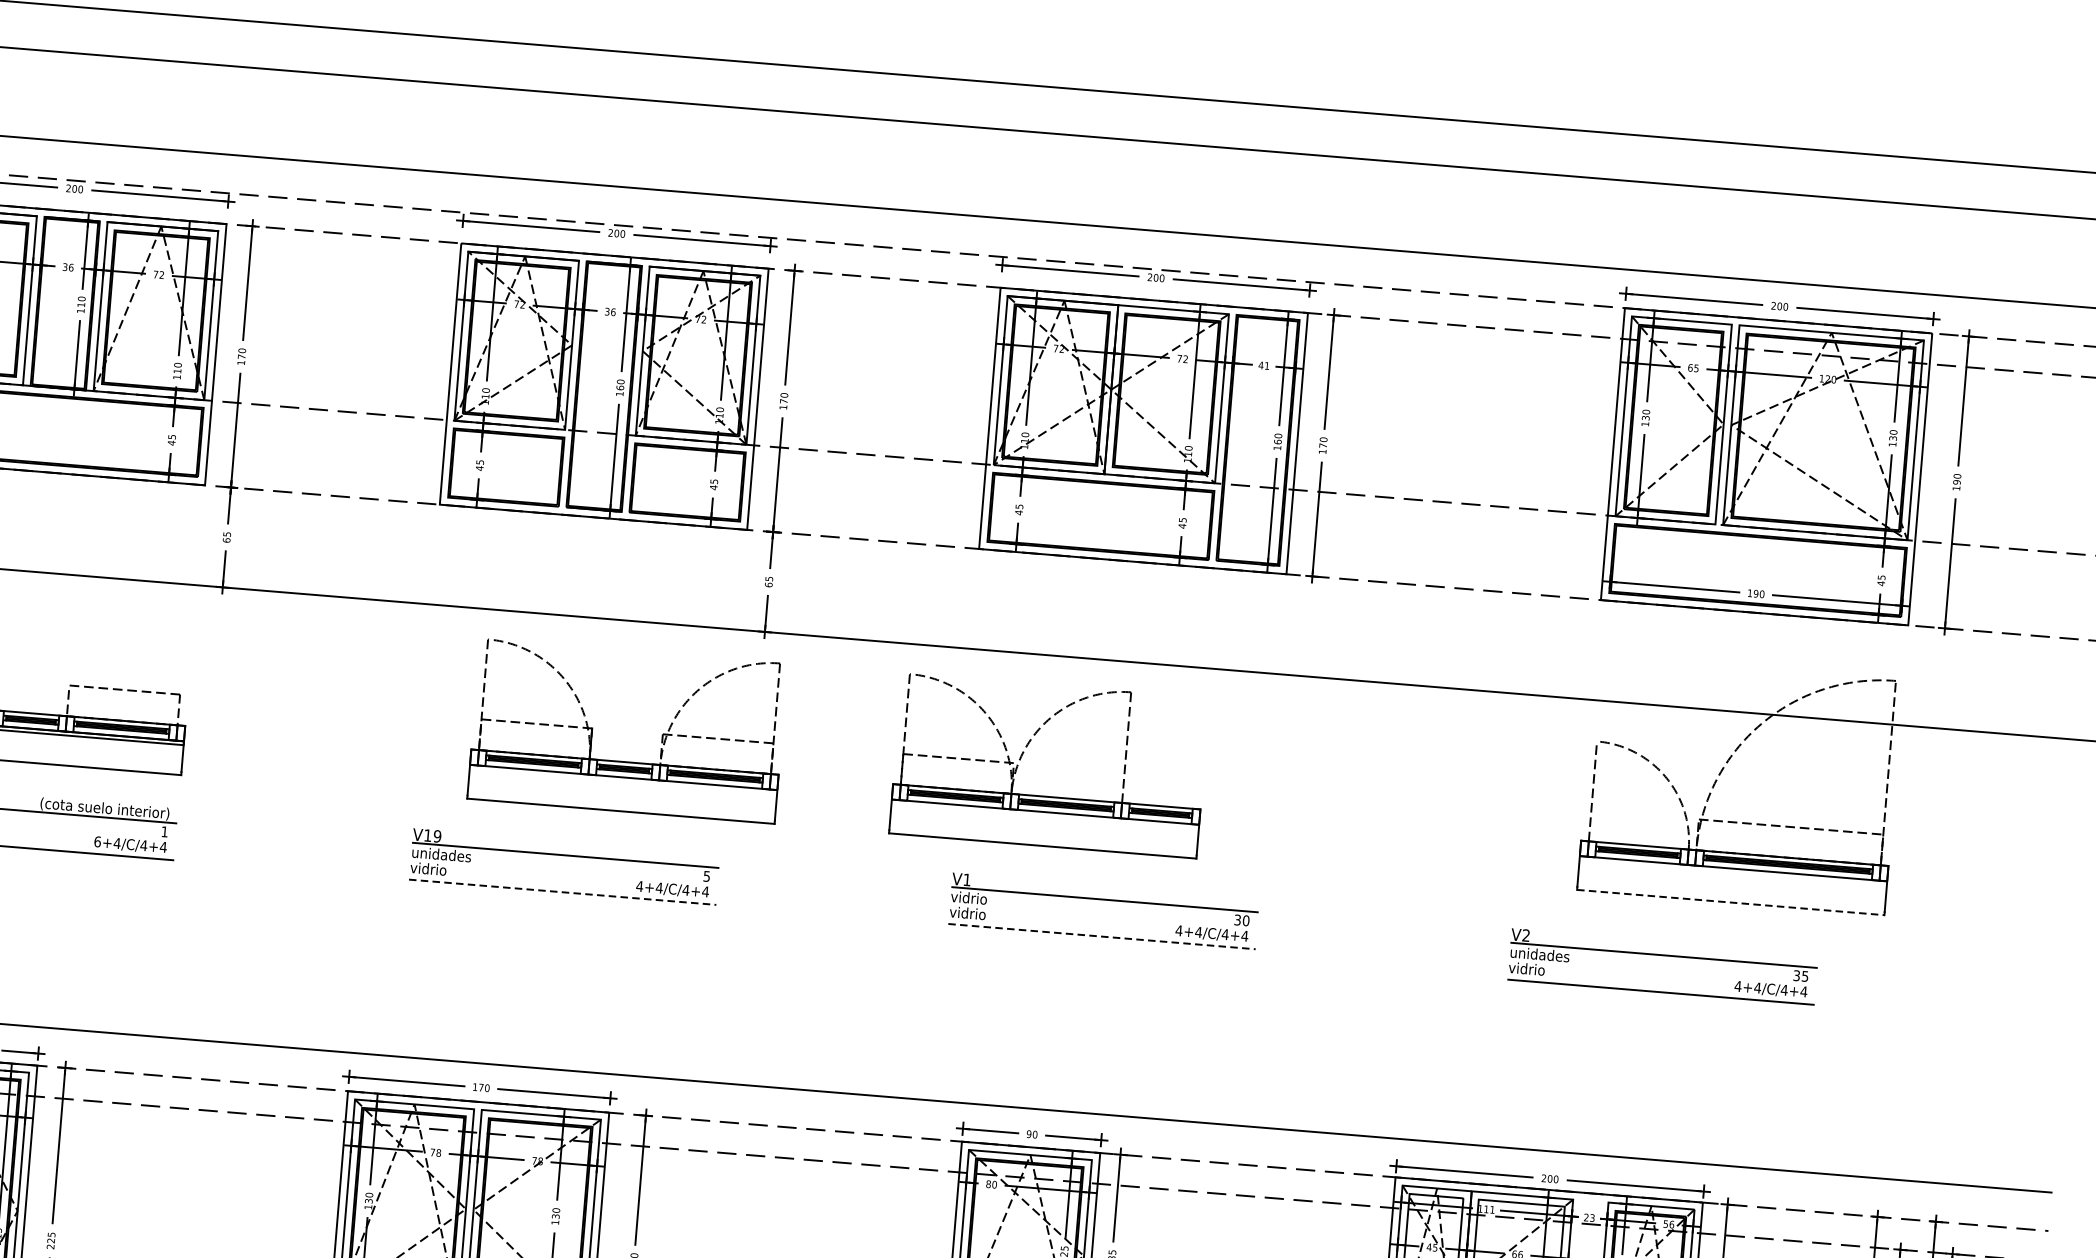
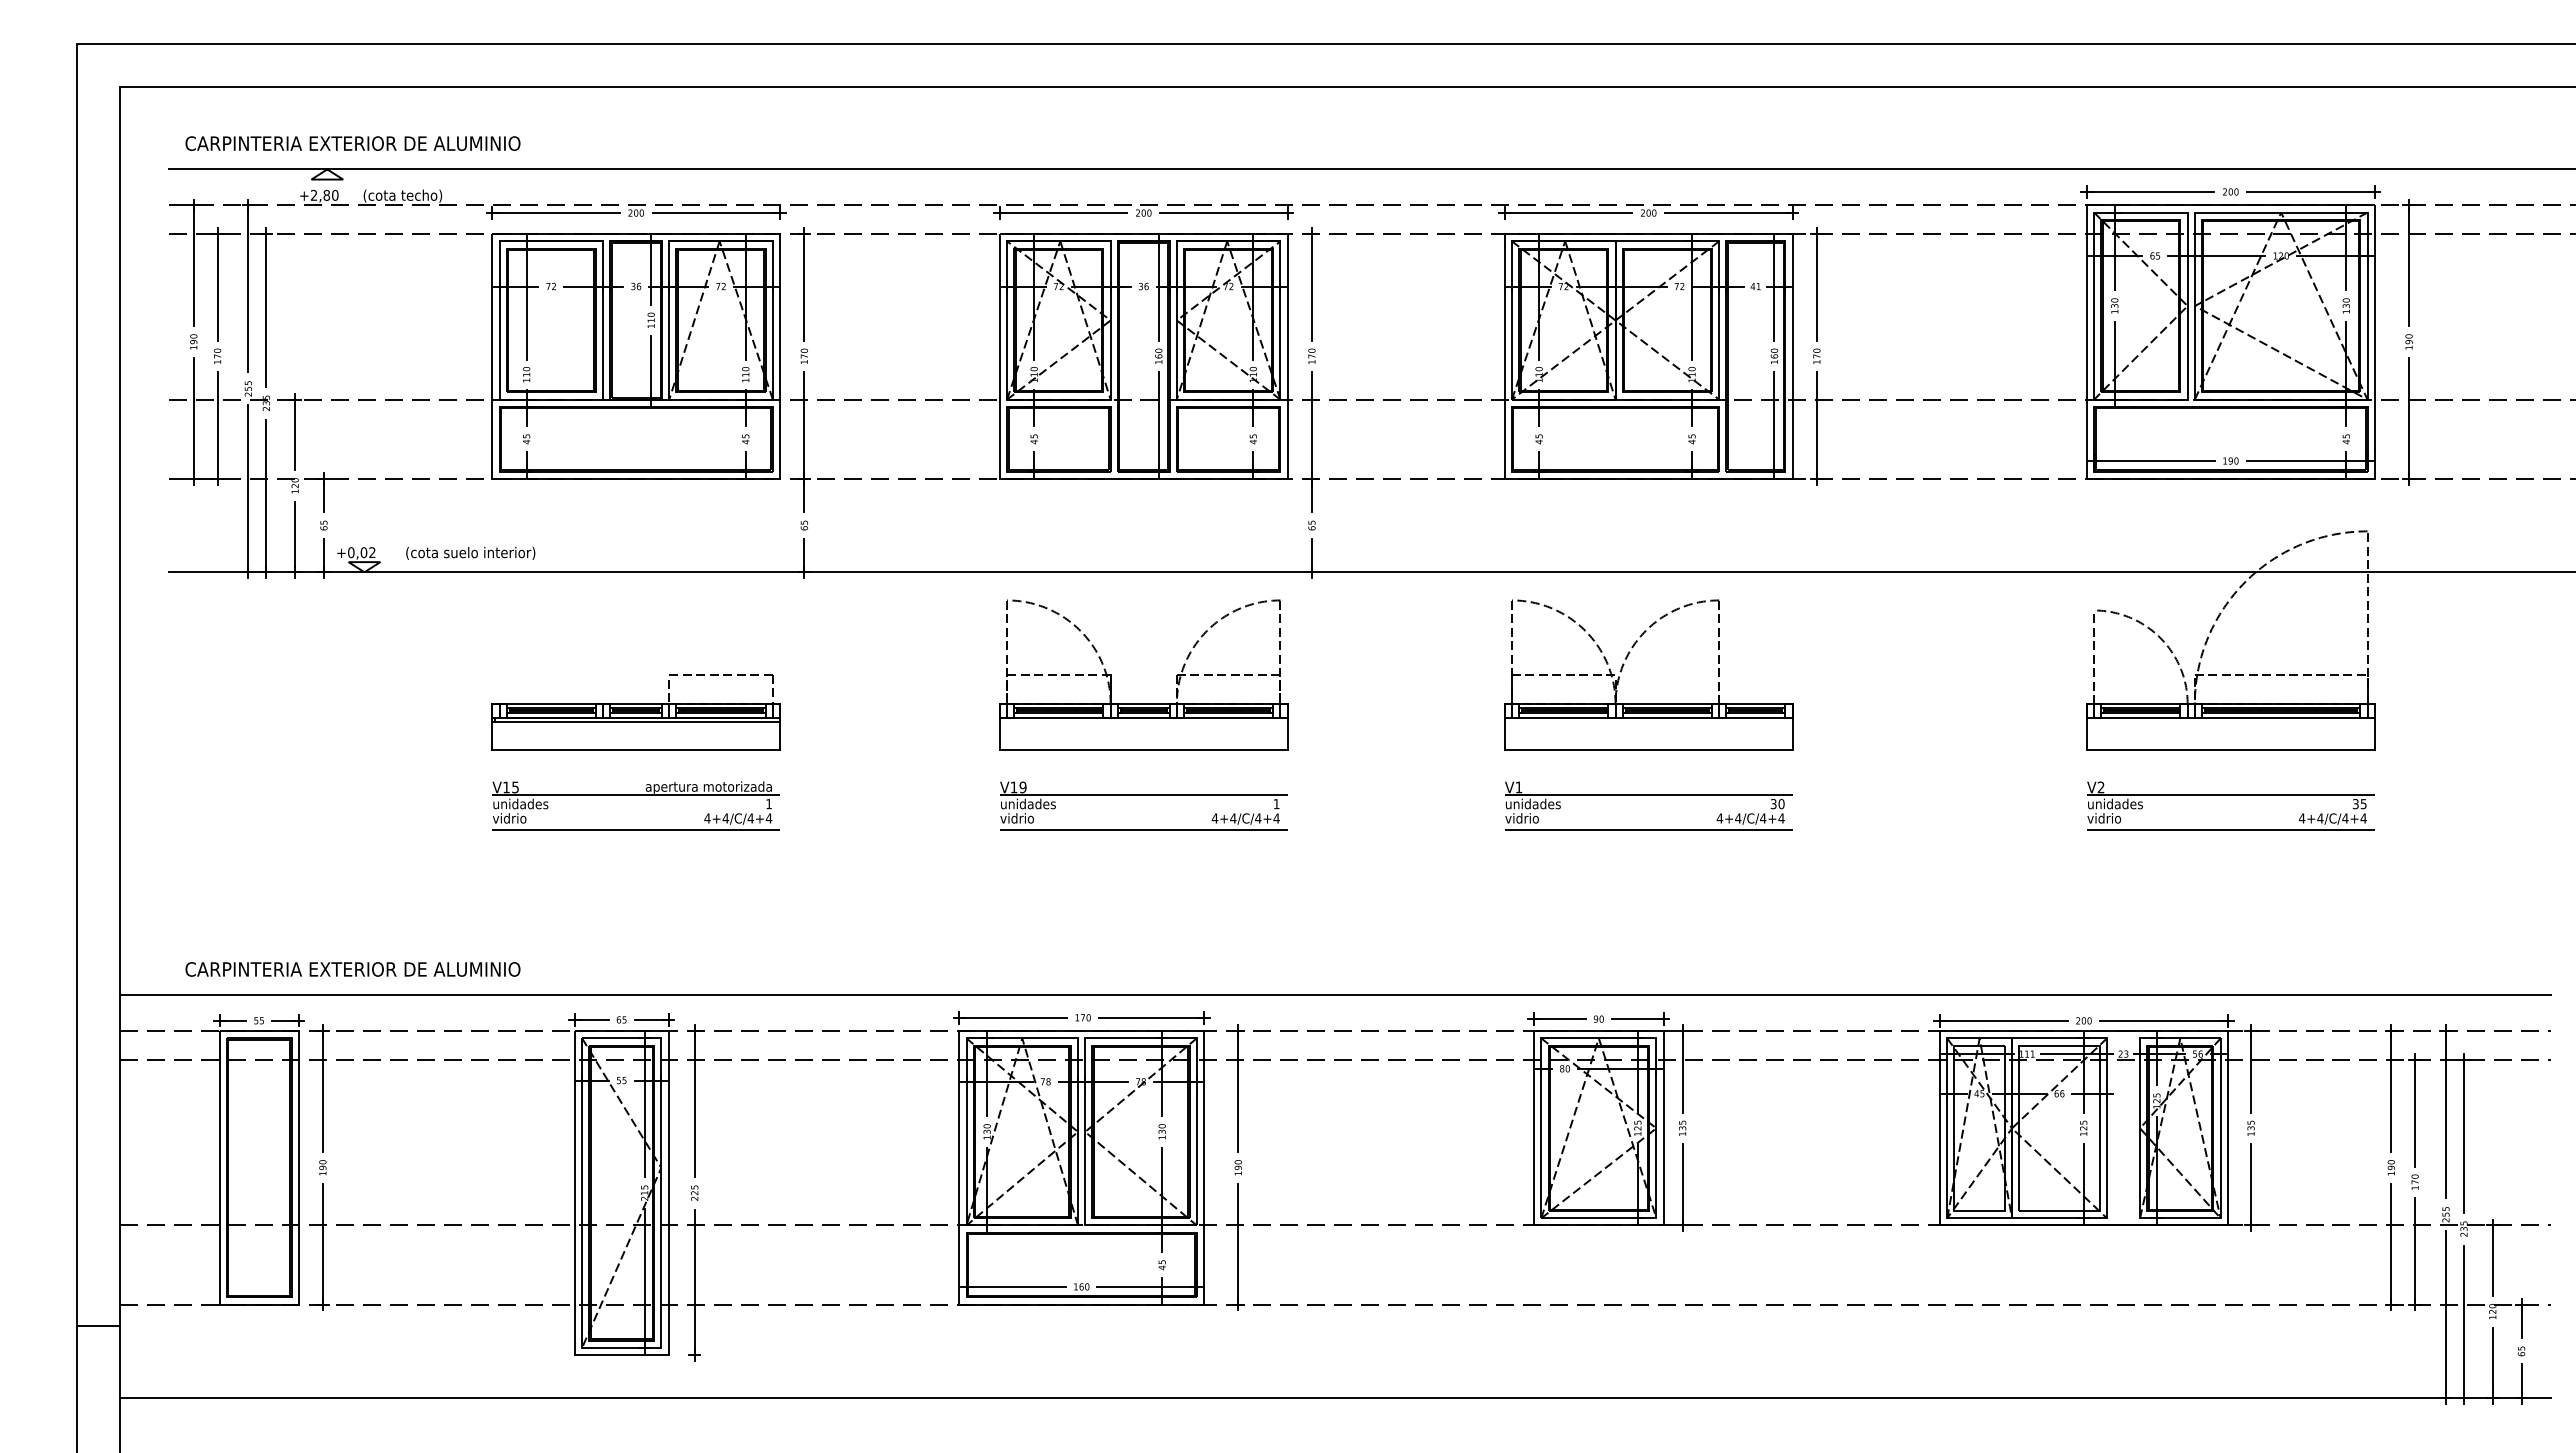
part: (1023, 755) -> (1623, 667), moved
part: (624, 761) -> (1143, 703), moved
text: (101, 808) -> (708, 787), (cota suelo interior) -> apertura motorizada
text: (97, 841) -> (707, 818), 6+4/C/4+4 -> 4+4/C/4+4
text: (706, 876) -> (1276, 804), 5 -> 1
line: (562, 891) -> (1143, 829), dashed -> solid
text: (980, 898) -> (1532, 803), vidrio -> unidades
line: (1730, 902) -> (2230, 750), dashed -> solid
line: (1101, 936) -> (1648, 829), dashed -> solid
part: (1663, 955) -> (2230, 795), moved

